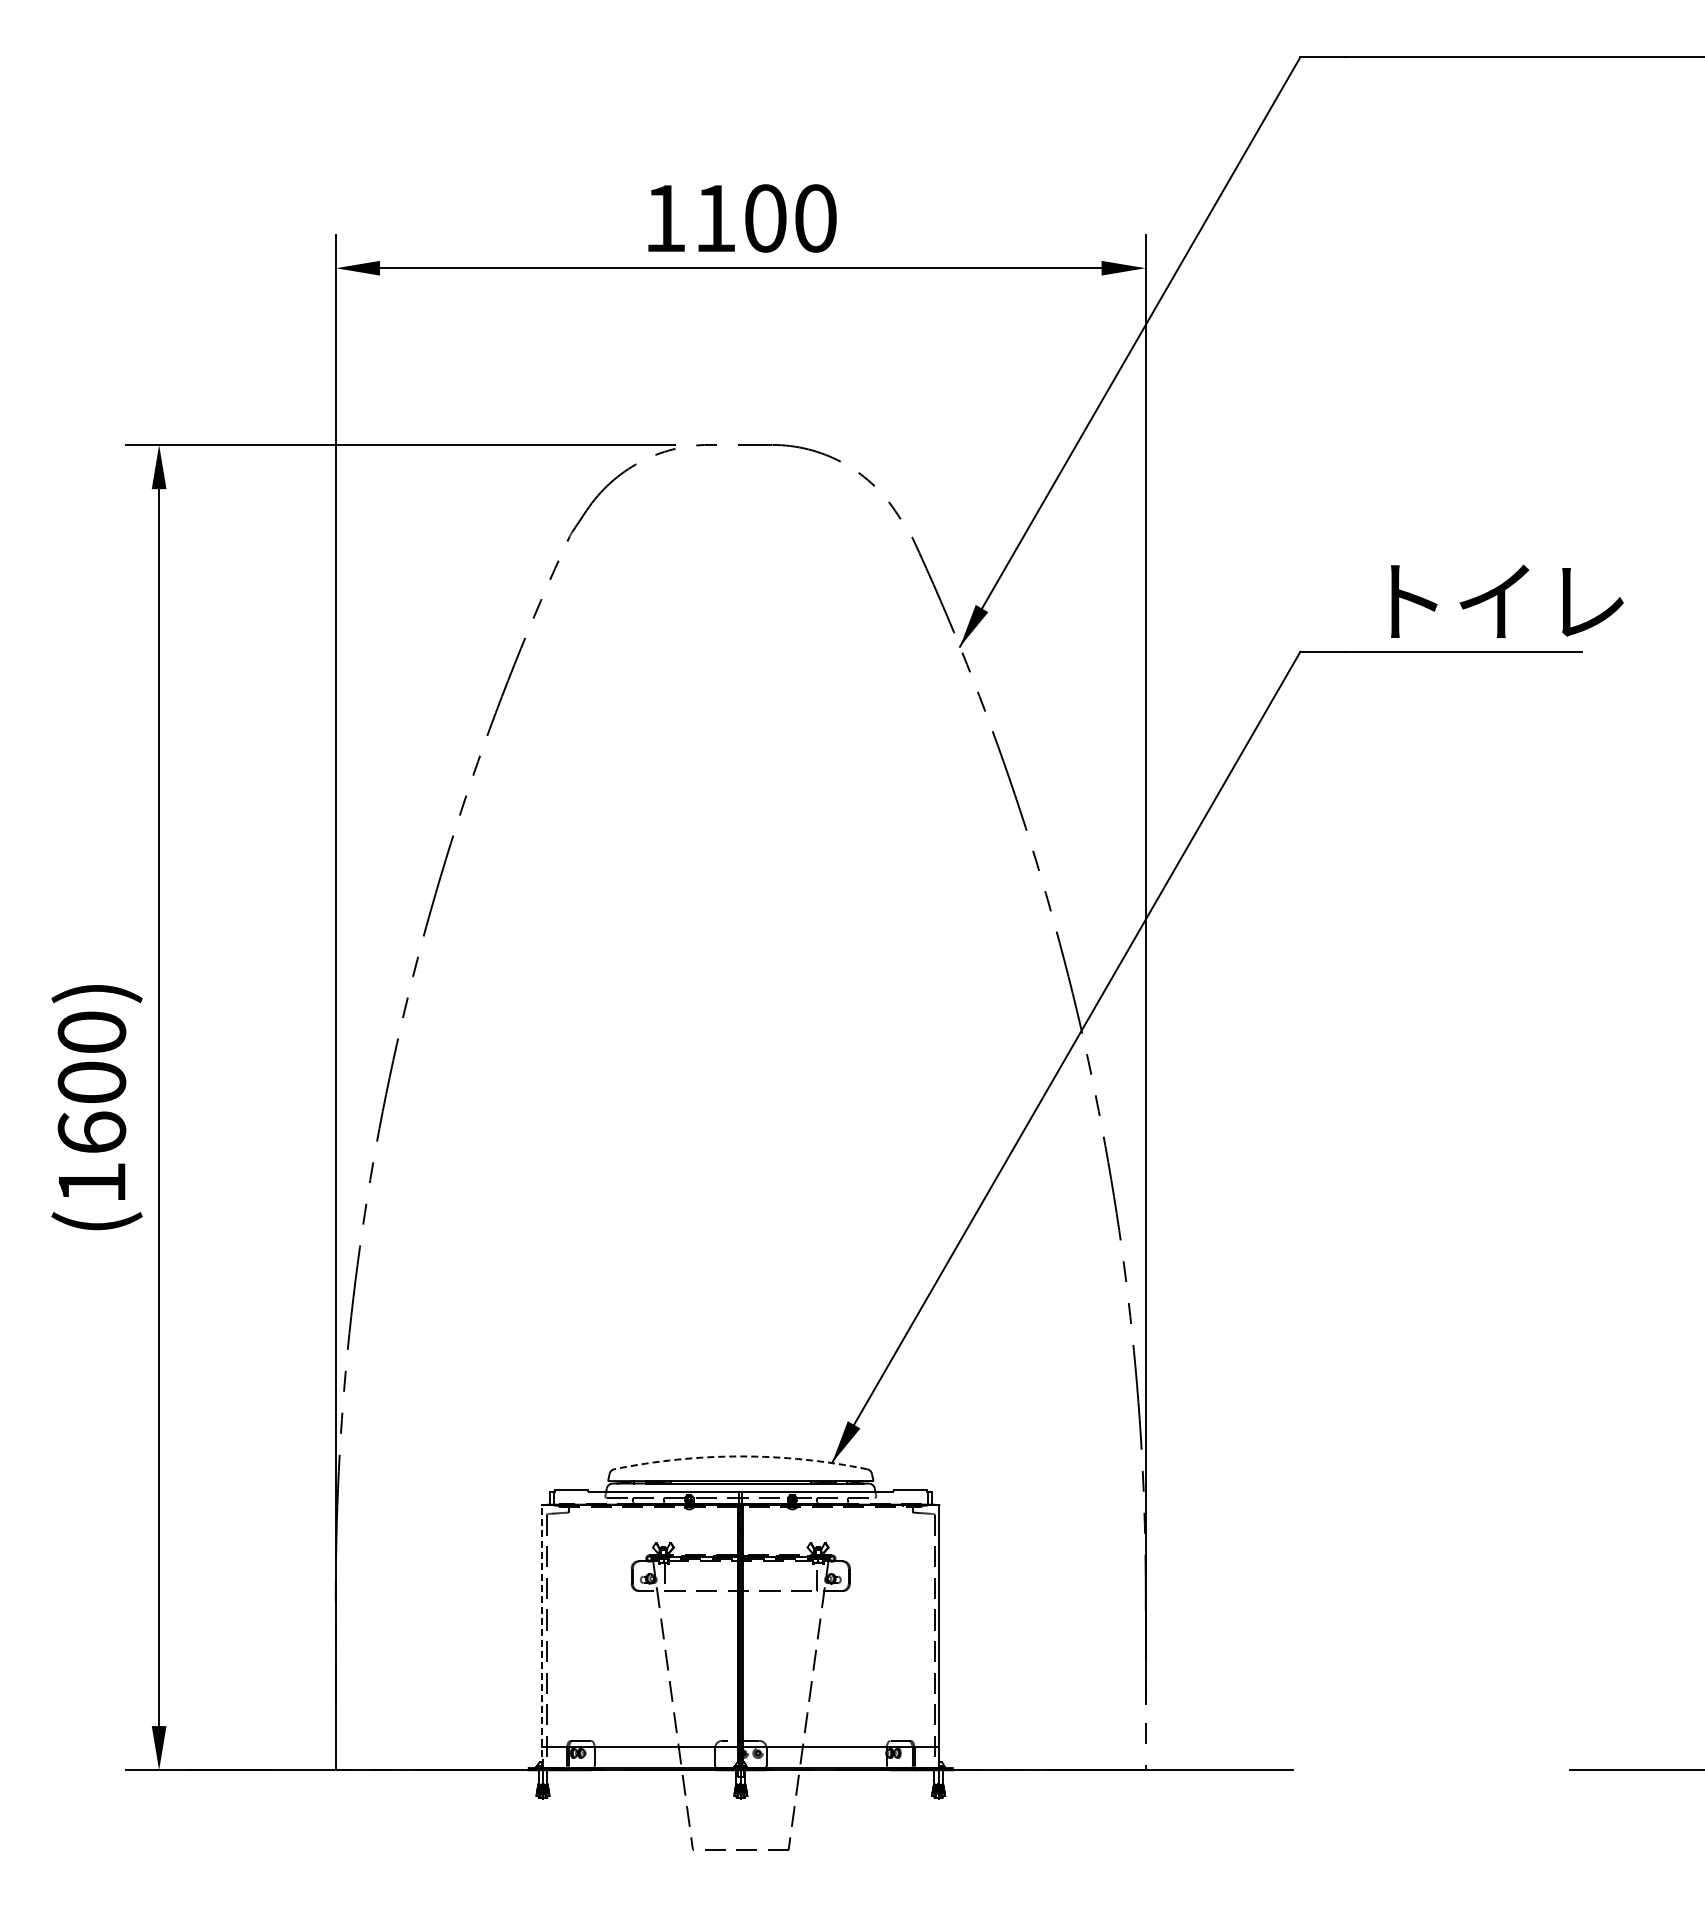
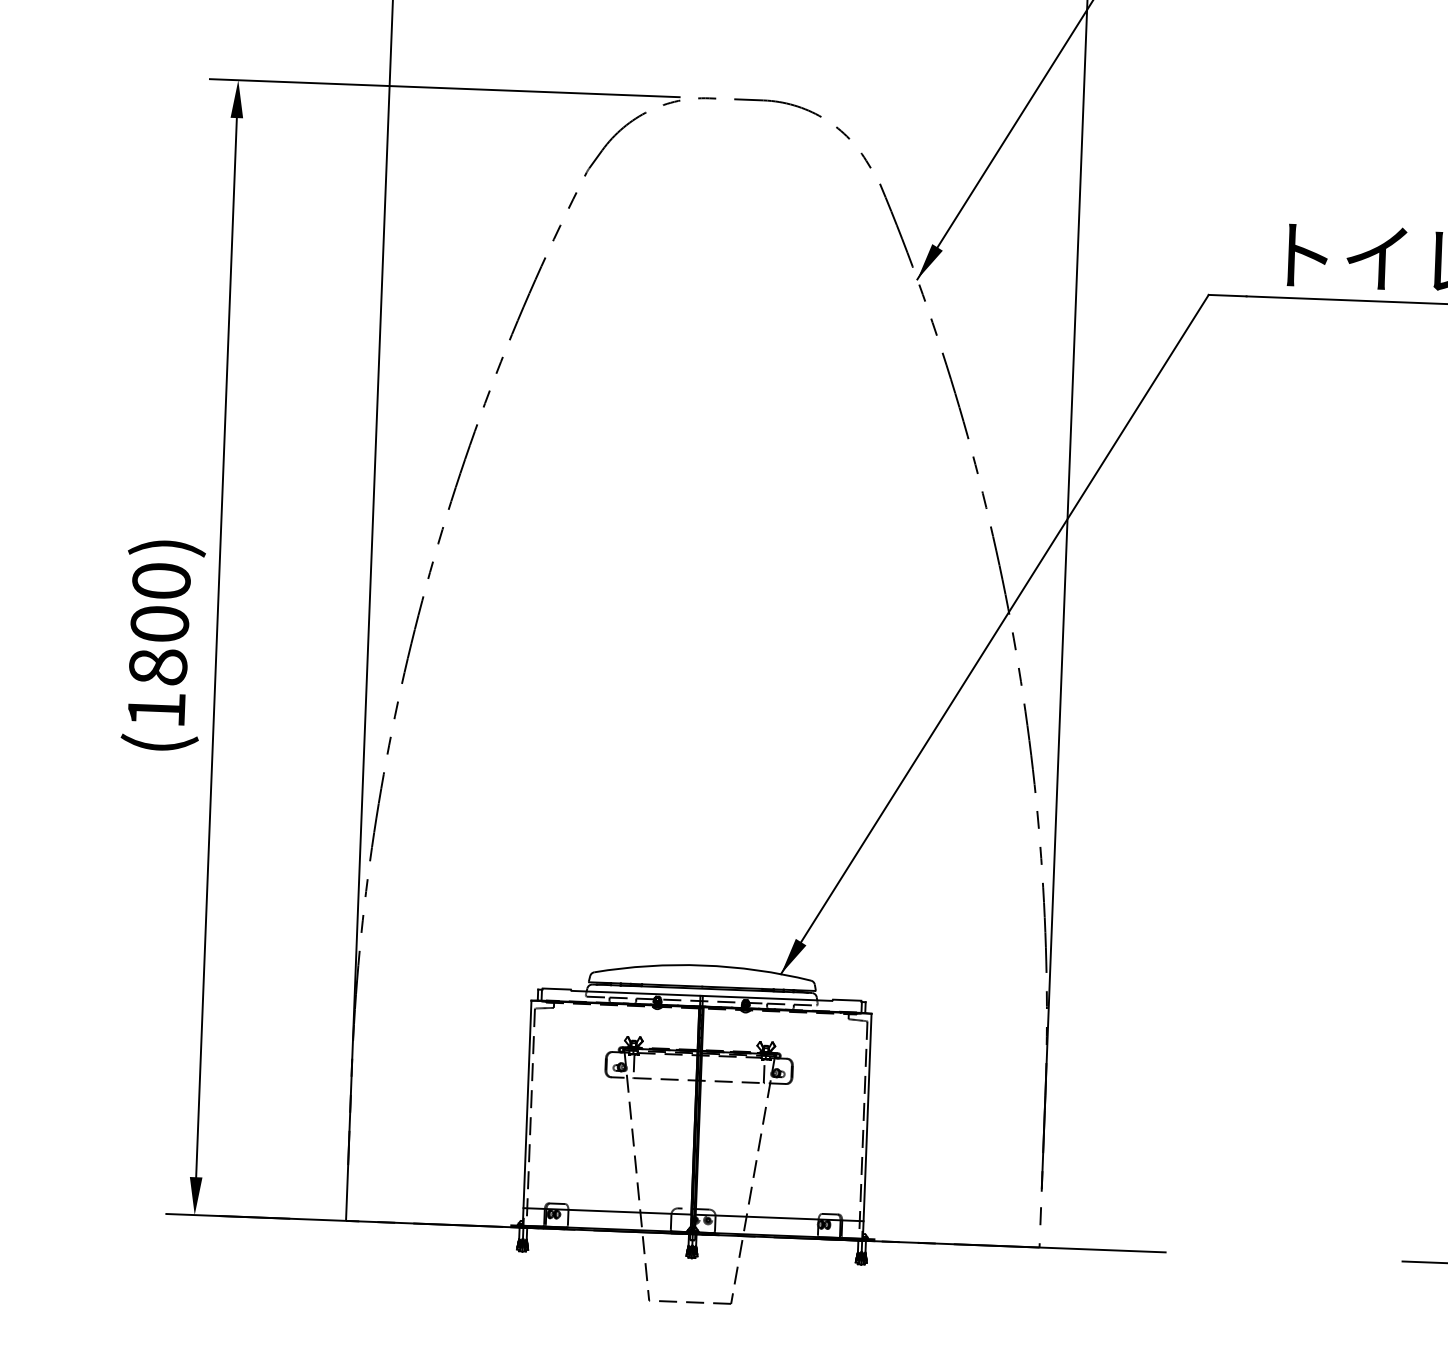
text: (91, 1132) -> (157, 666), (1600) -> (1800)
arc: (740, 1456) -> (702, 965), dashed -> solid
line: (542, 1636) -> (527, 1113), dashed -> solid

